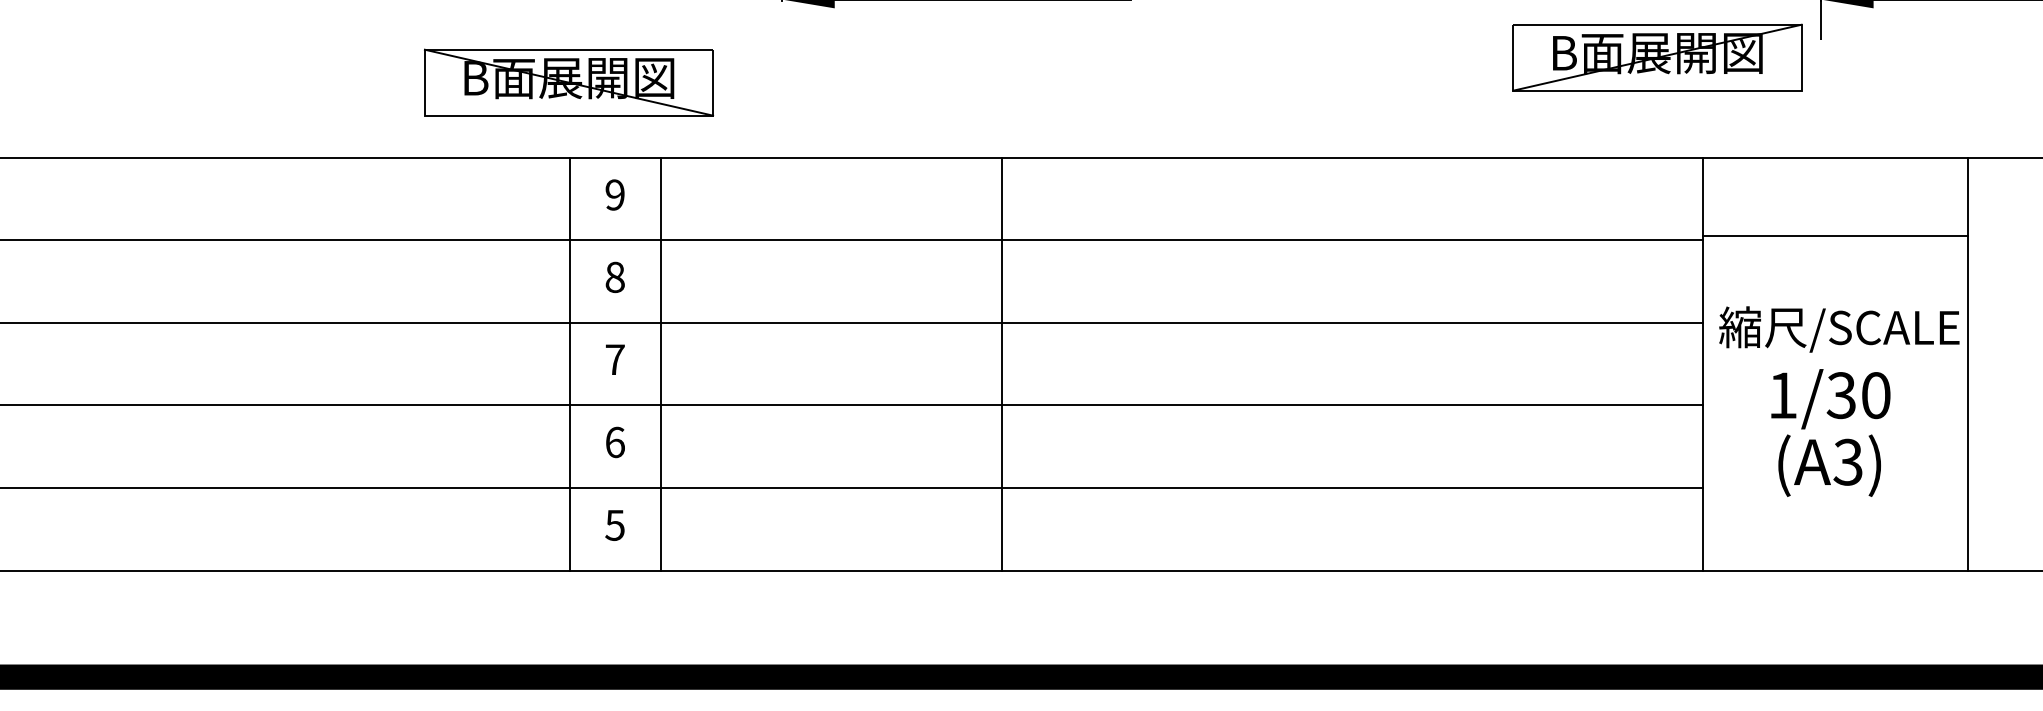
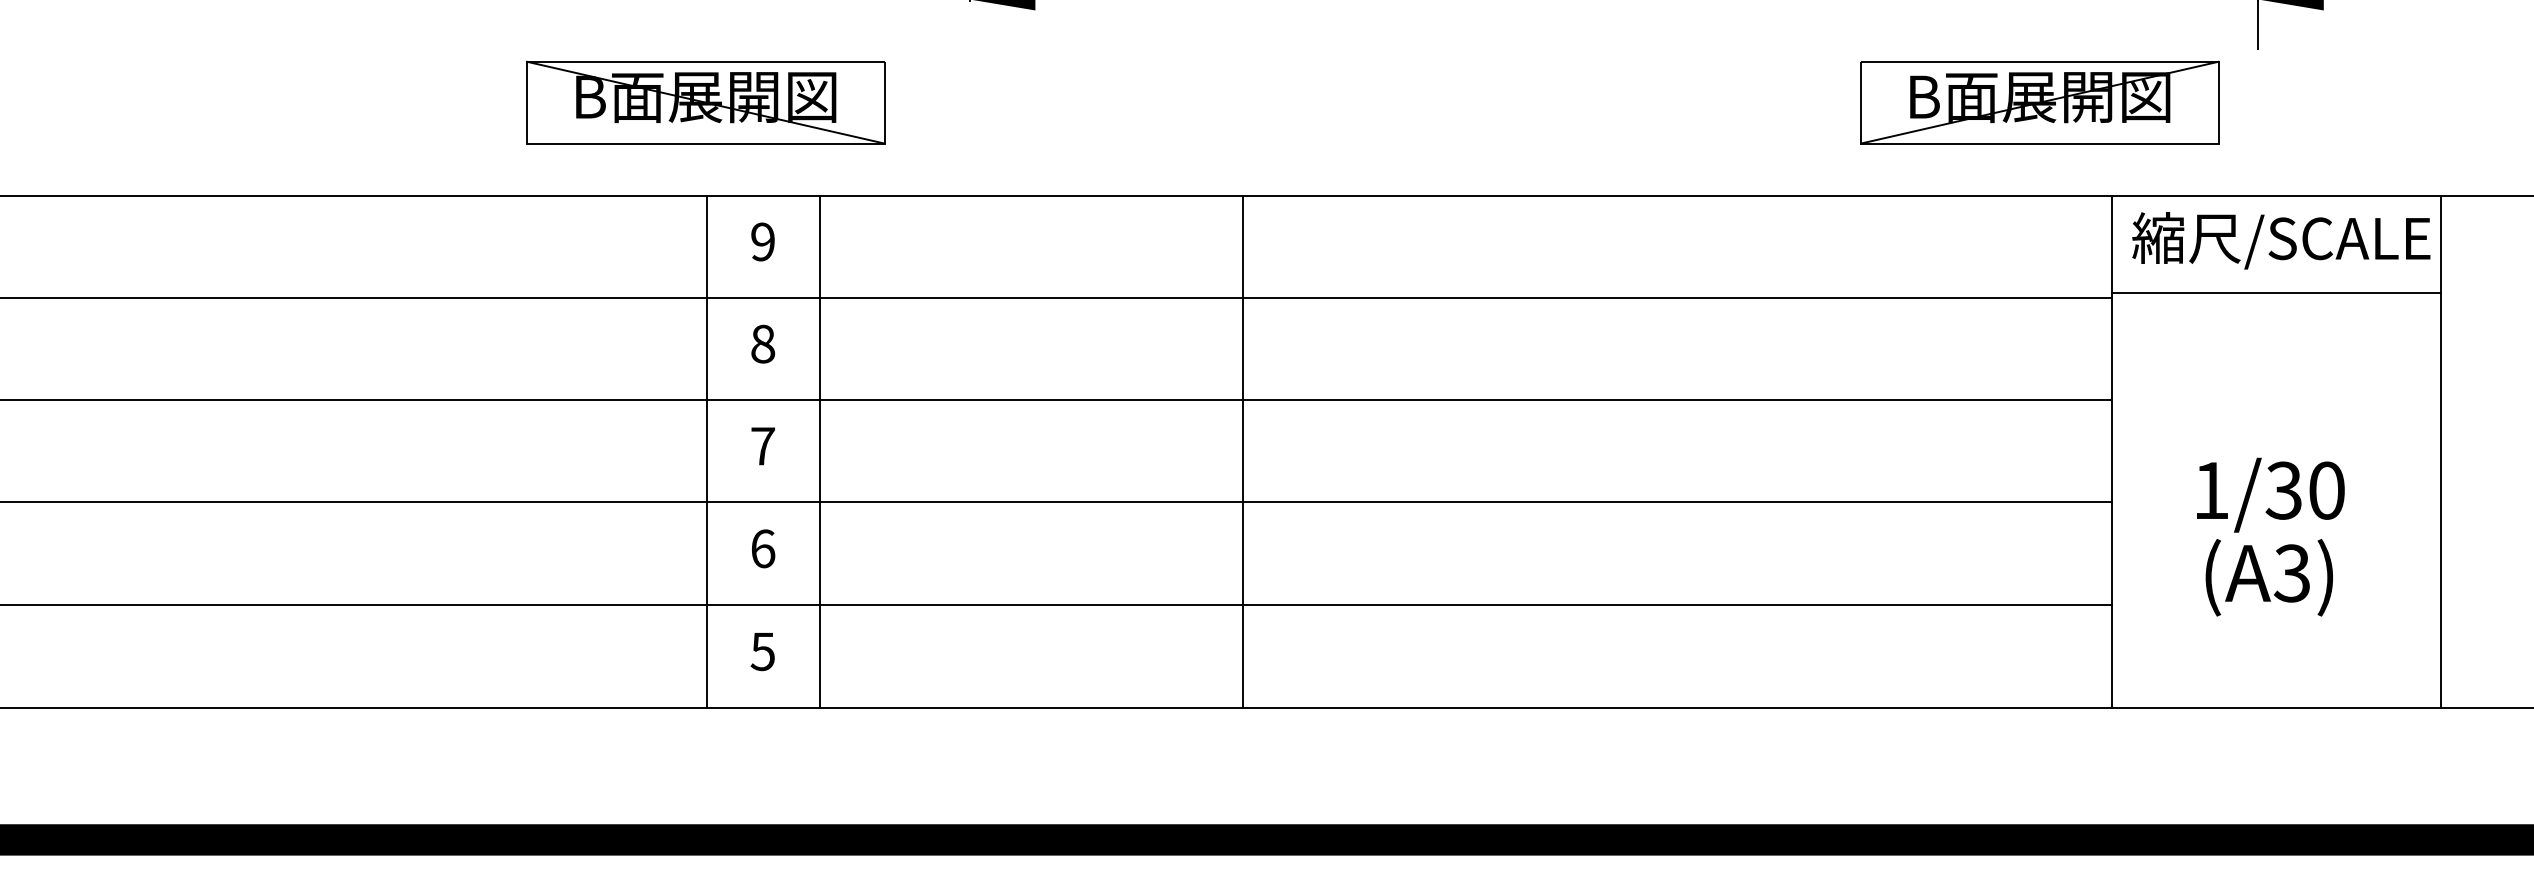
part: (1657, 57) -> (2039, 102), moved
text: (1839, 329) -> (2281, 240), moved

